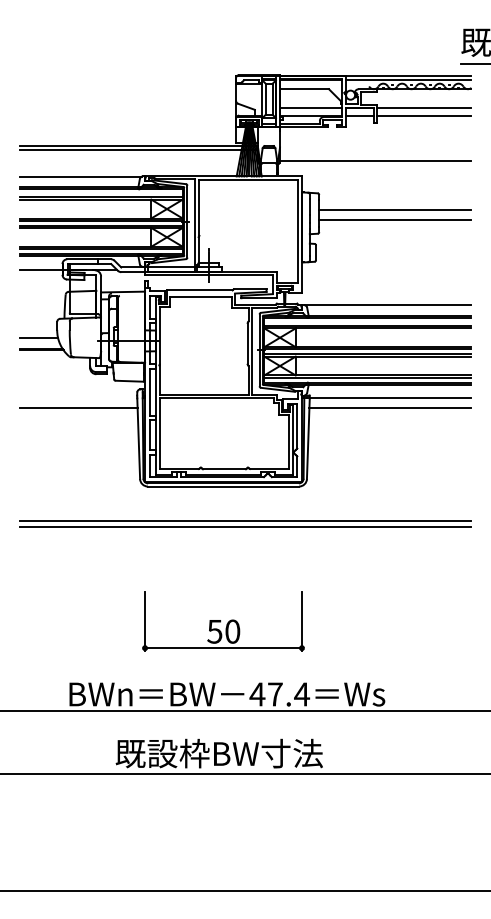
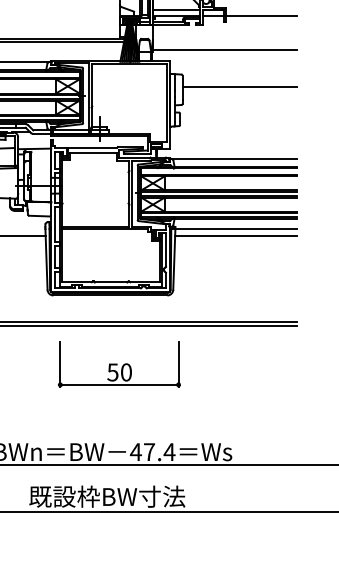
line: (424, 107) -> (261, 9), removed
line: (395, 220) -> (239, 95), removed
part: (223, 621) -> (119, 364), moved

